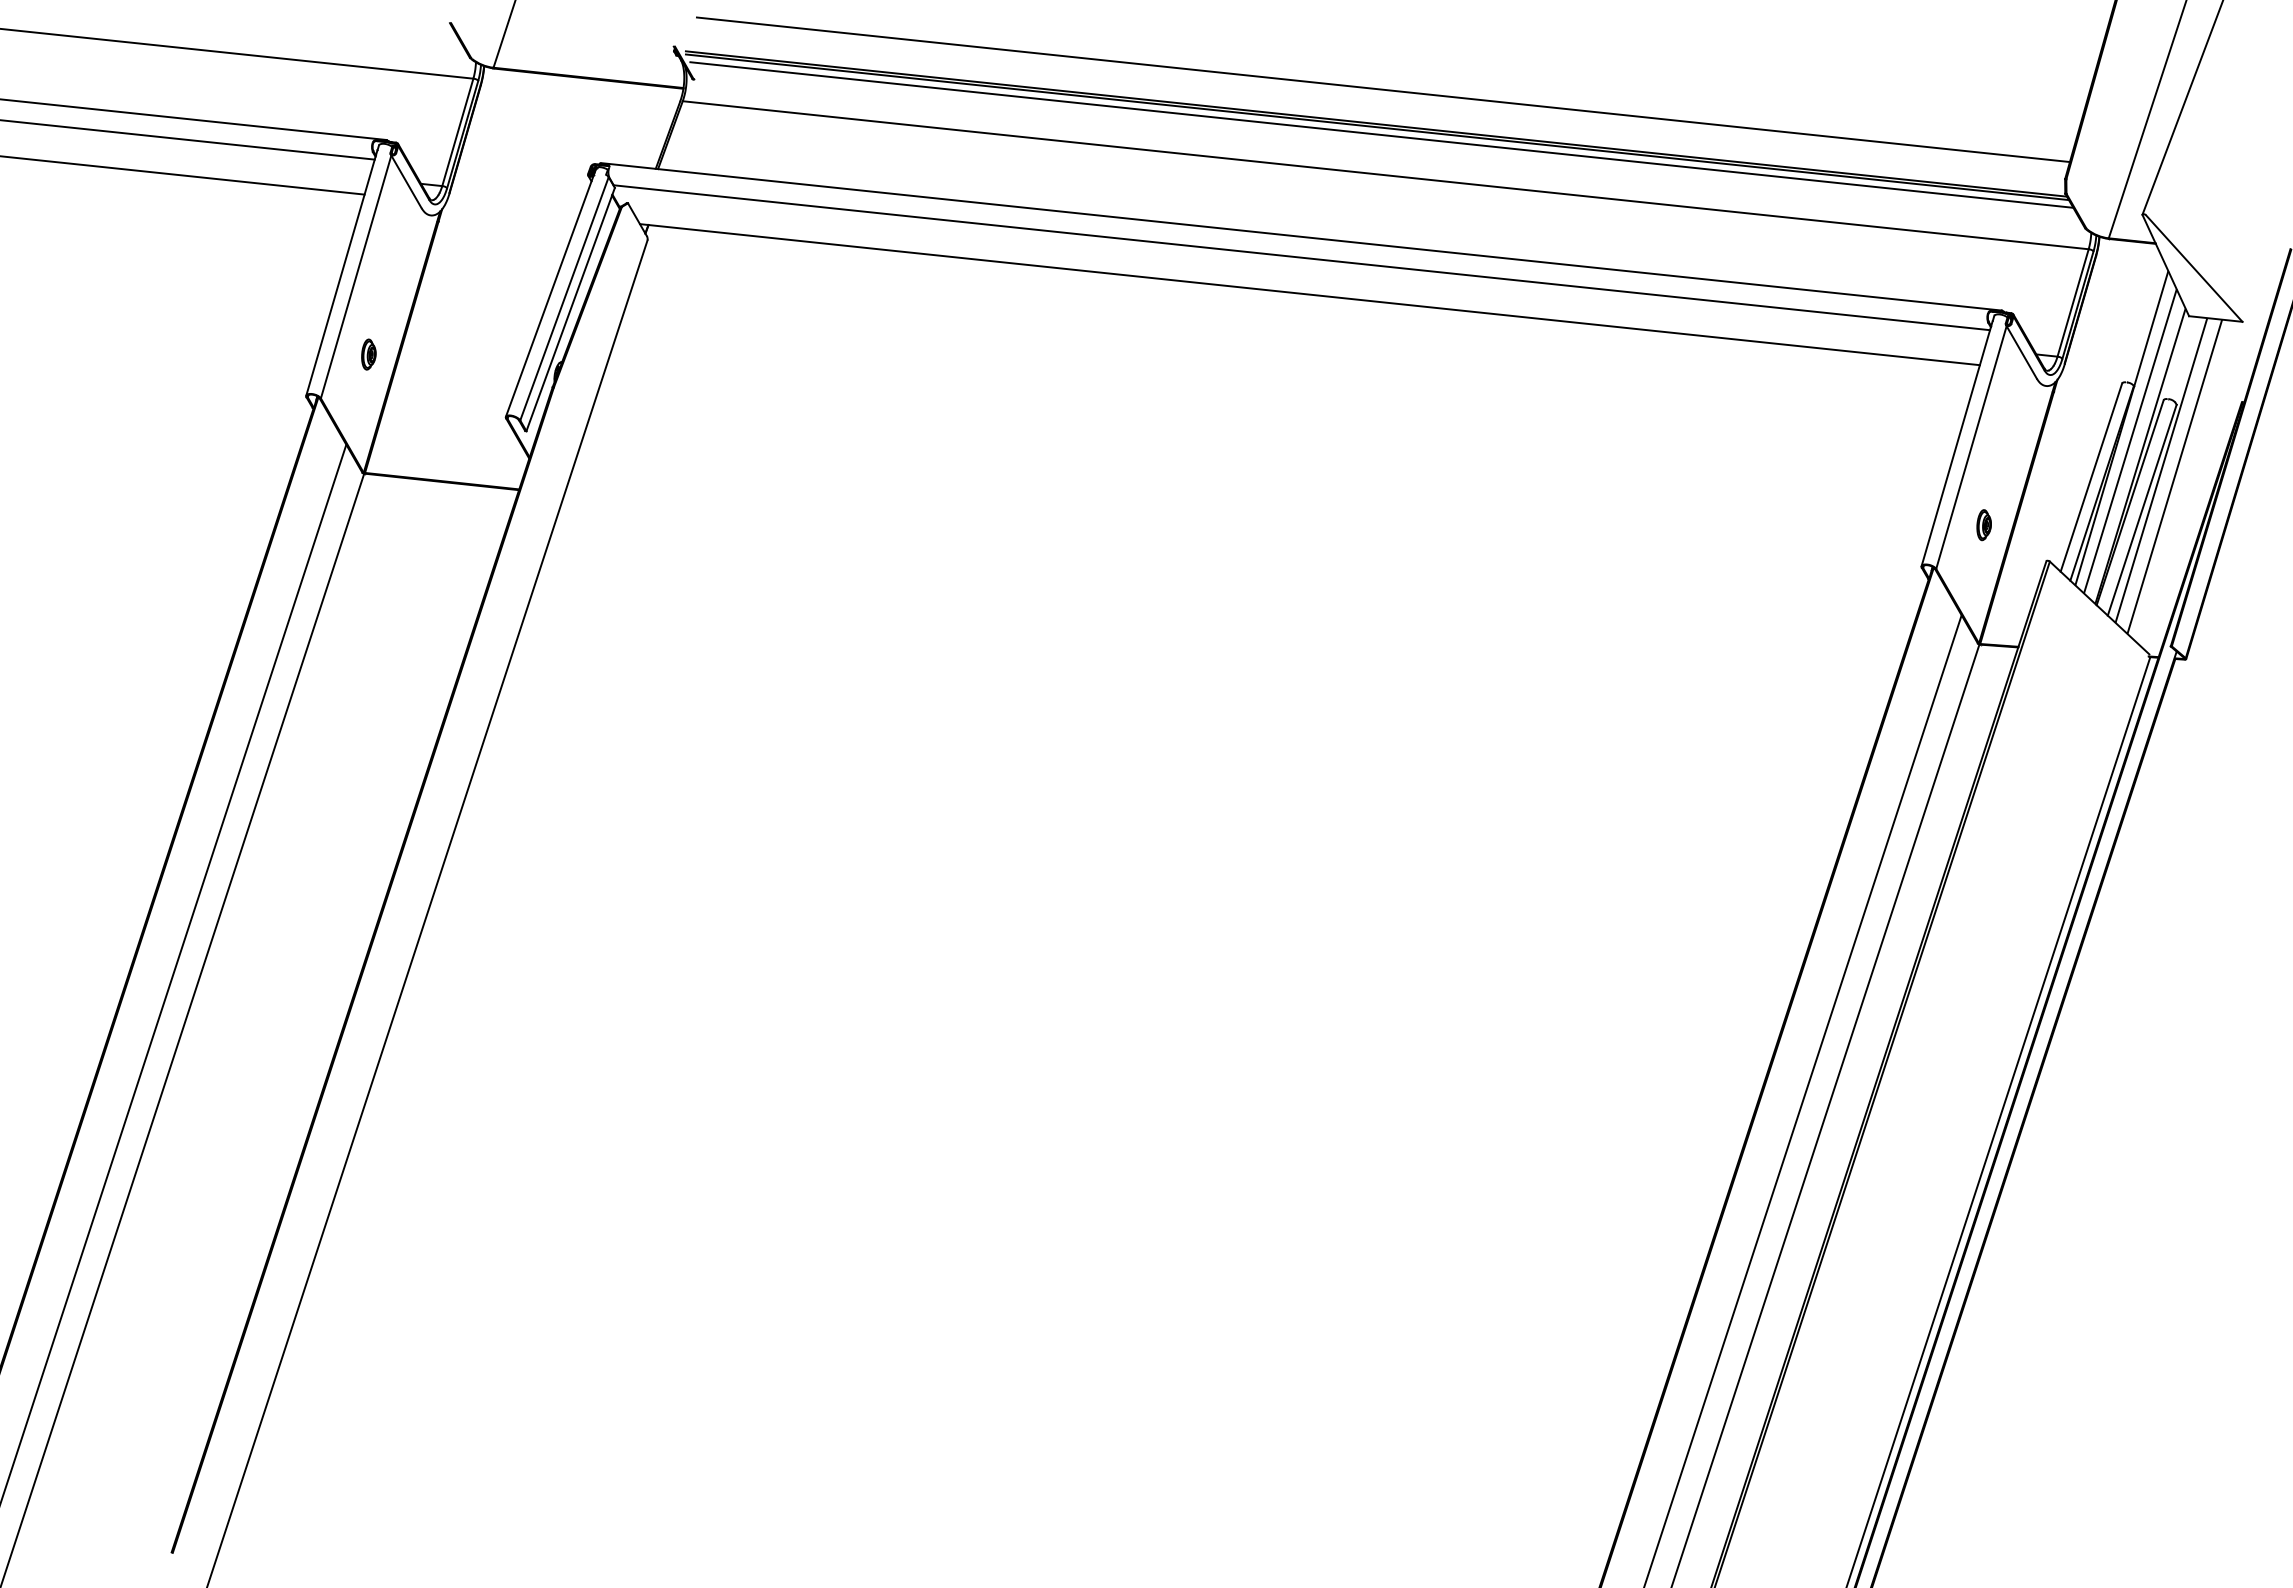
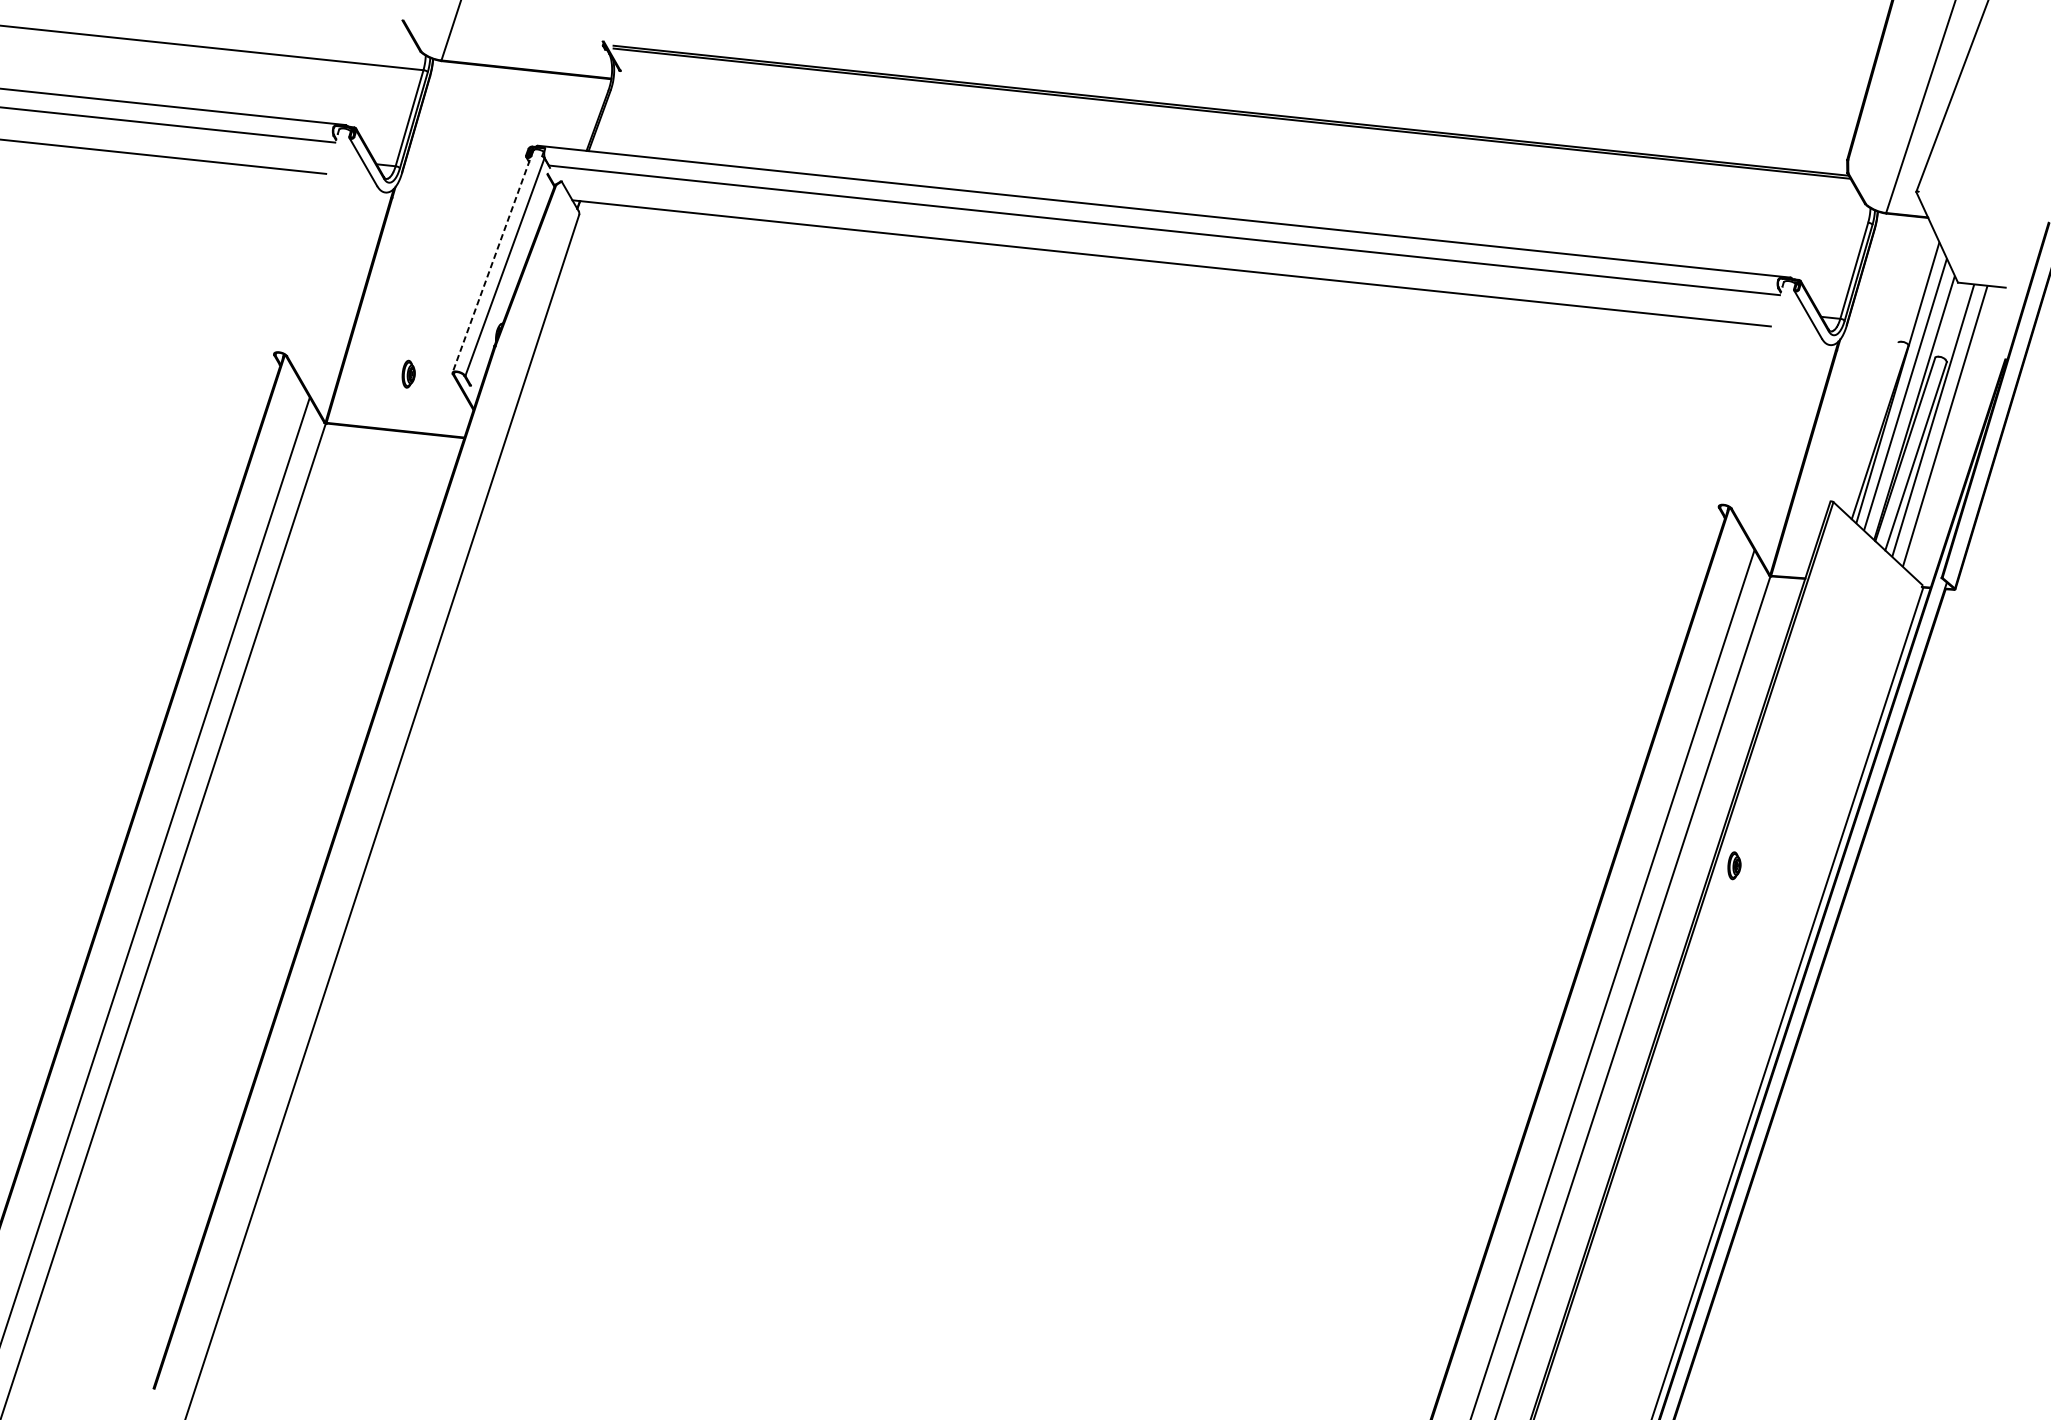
line: (1382, 89) -> (1236, 79), removed
line: (1381, 134) -> (1235, 120), removed
line: (1385, 175) -> (1239, 156), removed
line: (2193, 268) -> (1961, 239), removed
line: (341, 272) -> (305, 243), removed
line: (355, 276) -> (318, 247), removed
line: (550, 293) -> (492, 262), solid -> dashed
line: (570, 309) -> (510, 276), removed
part: (368, 354) -> (408, 374), moved
line: (1956, 443) -> (1749, 396), removed
line: (1971, 447) -> (1763, 400), removed
line: (2091, 477) -> (1870, 426), removed
part: (1983, 525) -> (1733, 866), moved

